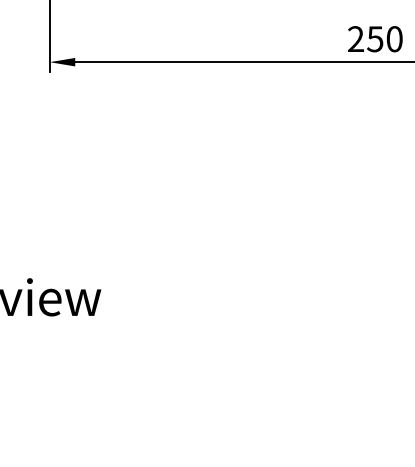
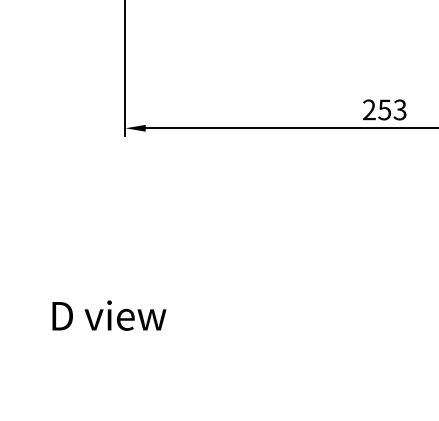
text: (393, 38) -> (399, 109), 250 -> 253

